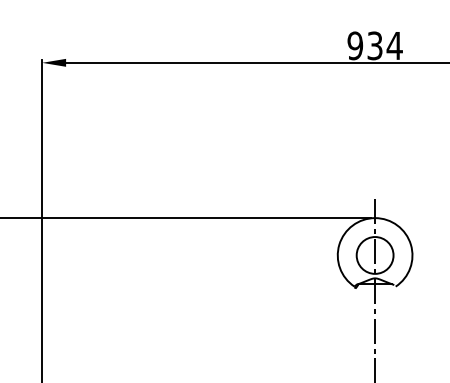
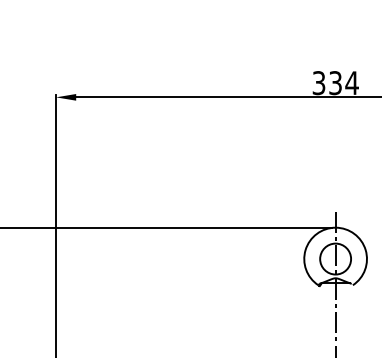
text: (354, 46) -> (318, 83), 934 -> 334

